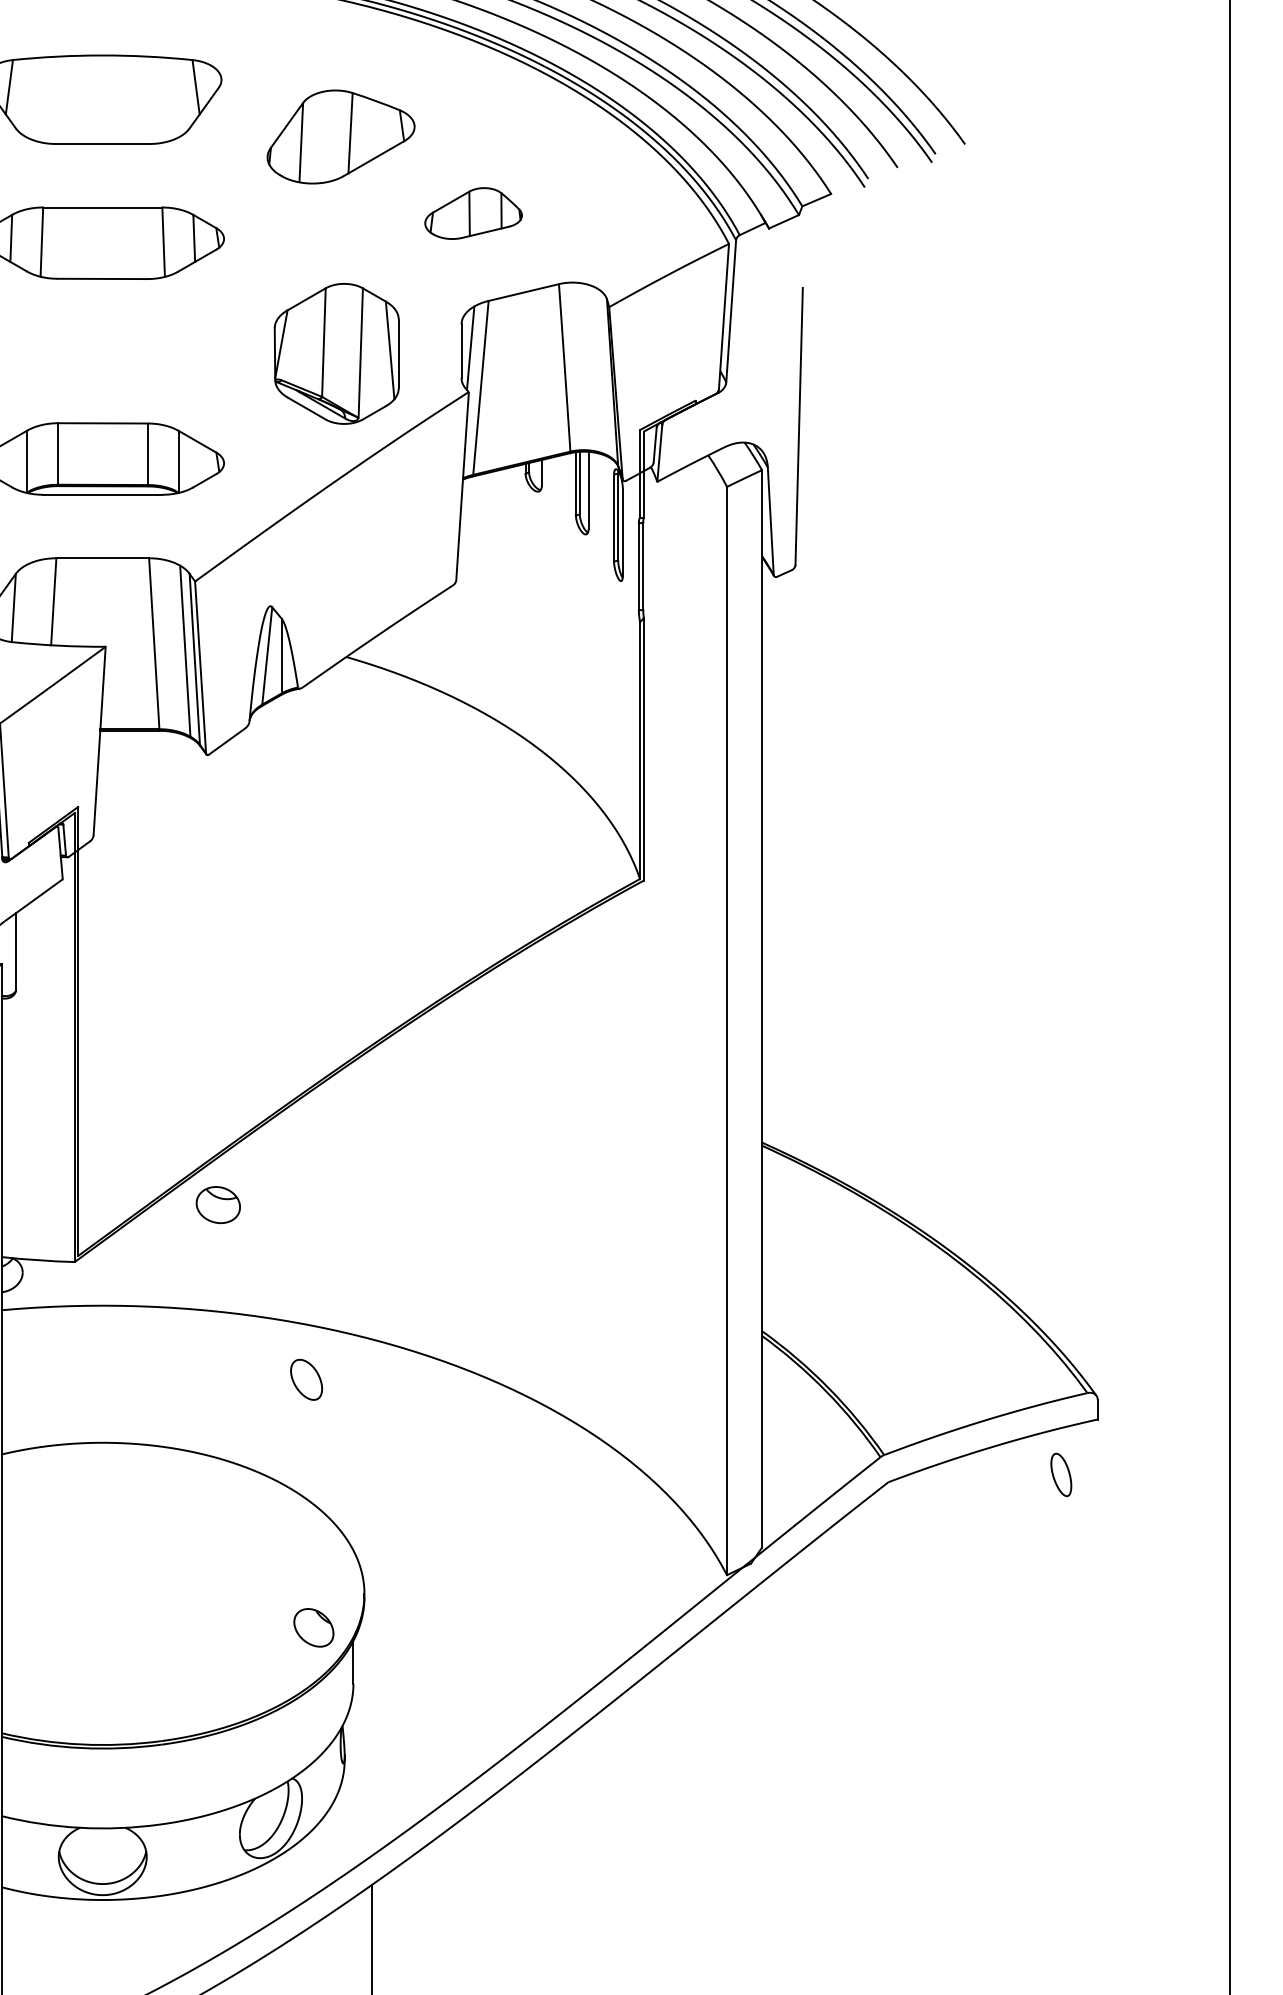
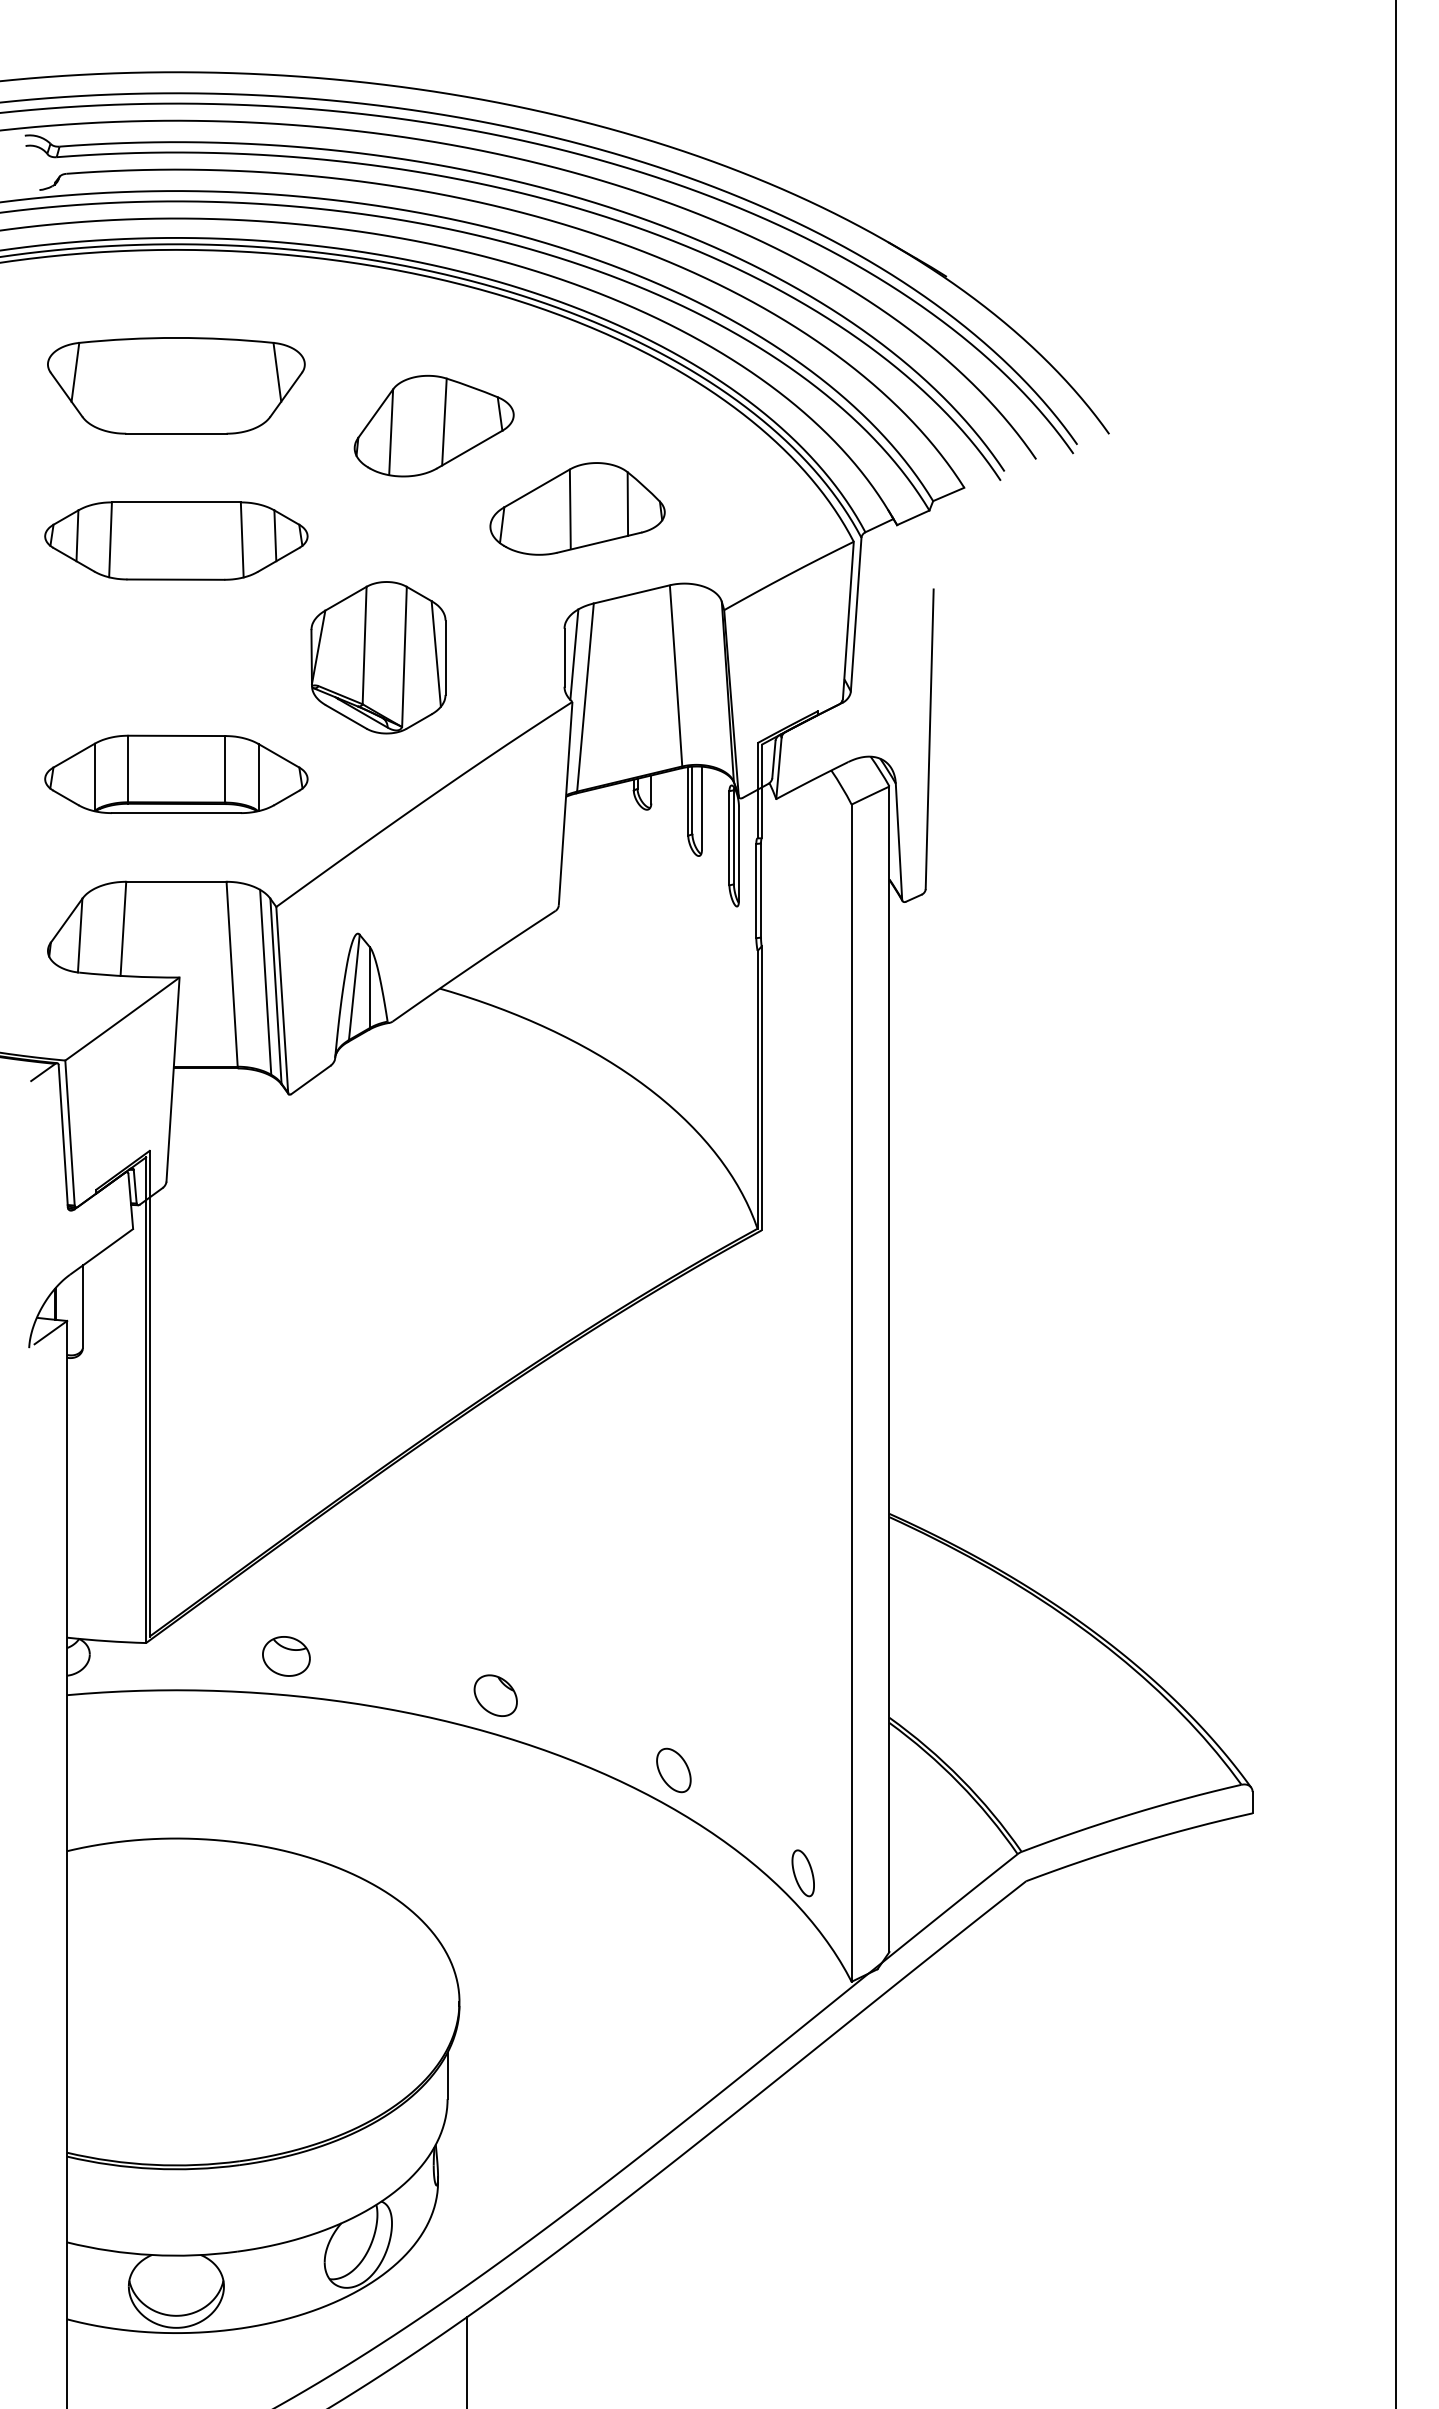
part: (473, 213) -> (577, 508), size x1.67
part: (336, 353) -> (378, 657), moved
part: (218, 1205) -> (286, 1656), moved
part: (306, 1379) -> (673, 1770), moved
part: (1060, 1475) -> (802, 1873), moved
part: (313, 1627) -> (495, 1695), moved

